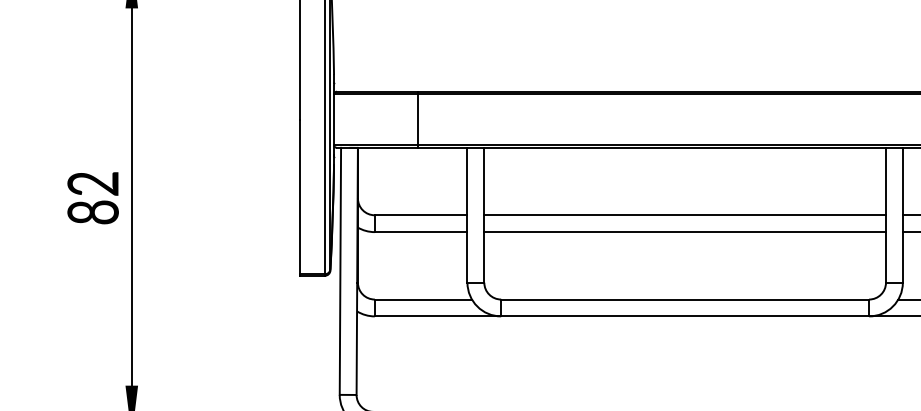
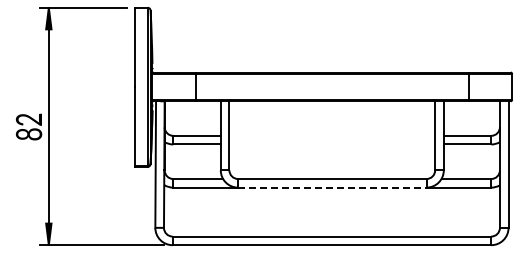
line: (685, 214) -> (332, 135), removed
line: (685, 232) -> (332, 144), removed
line: (685, 316) -> (332, 187), solid -> dashed

